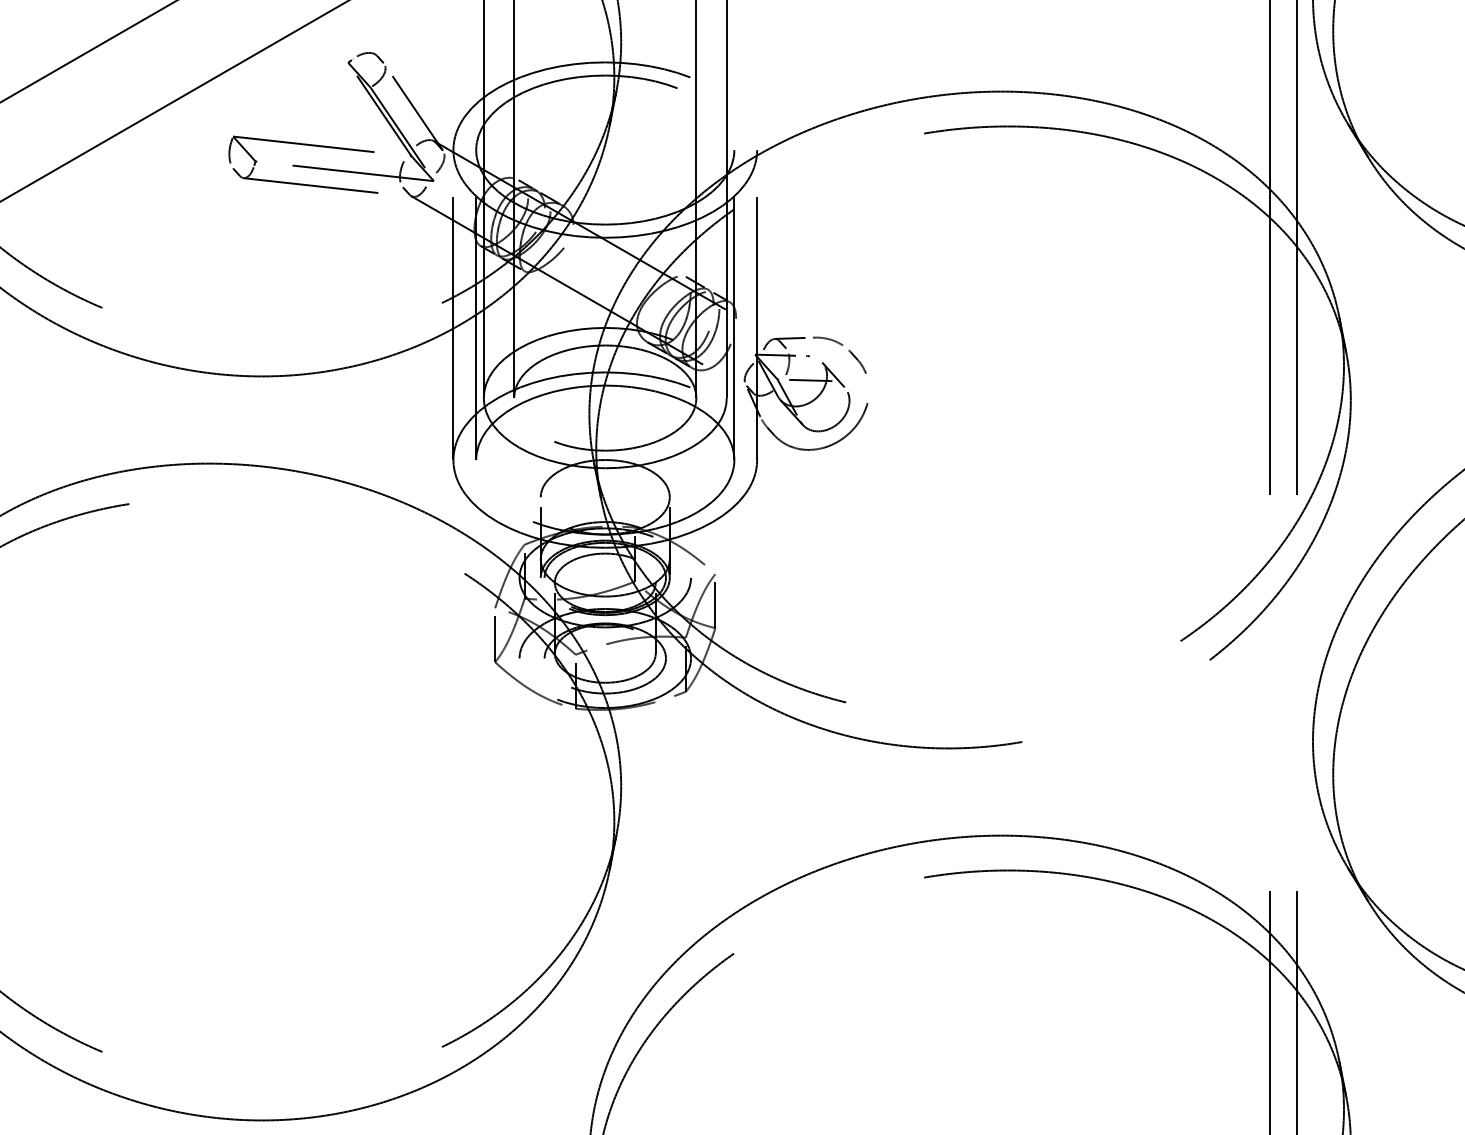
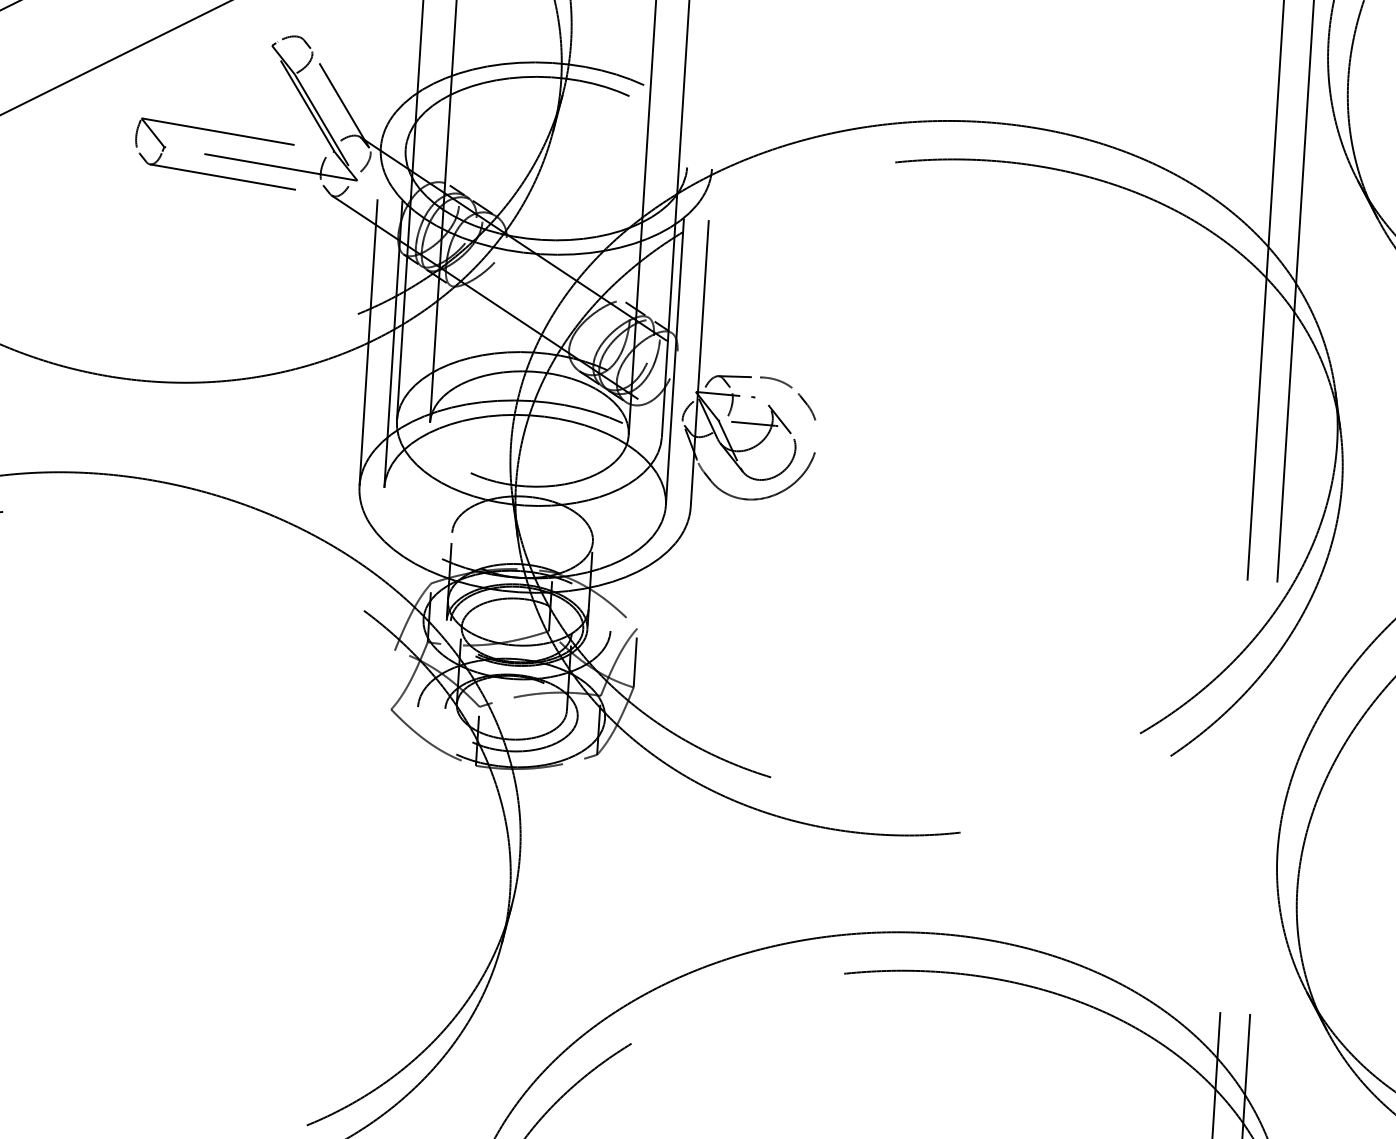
line: (495, 635) -> (393, 680), removed

